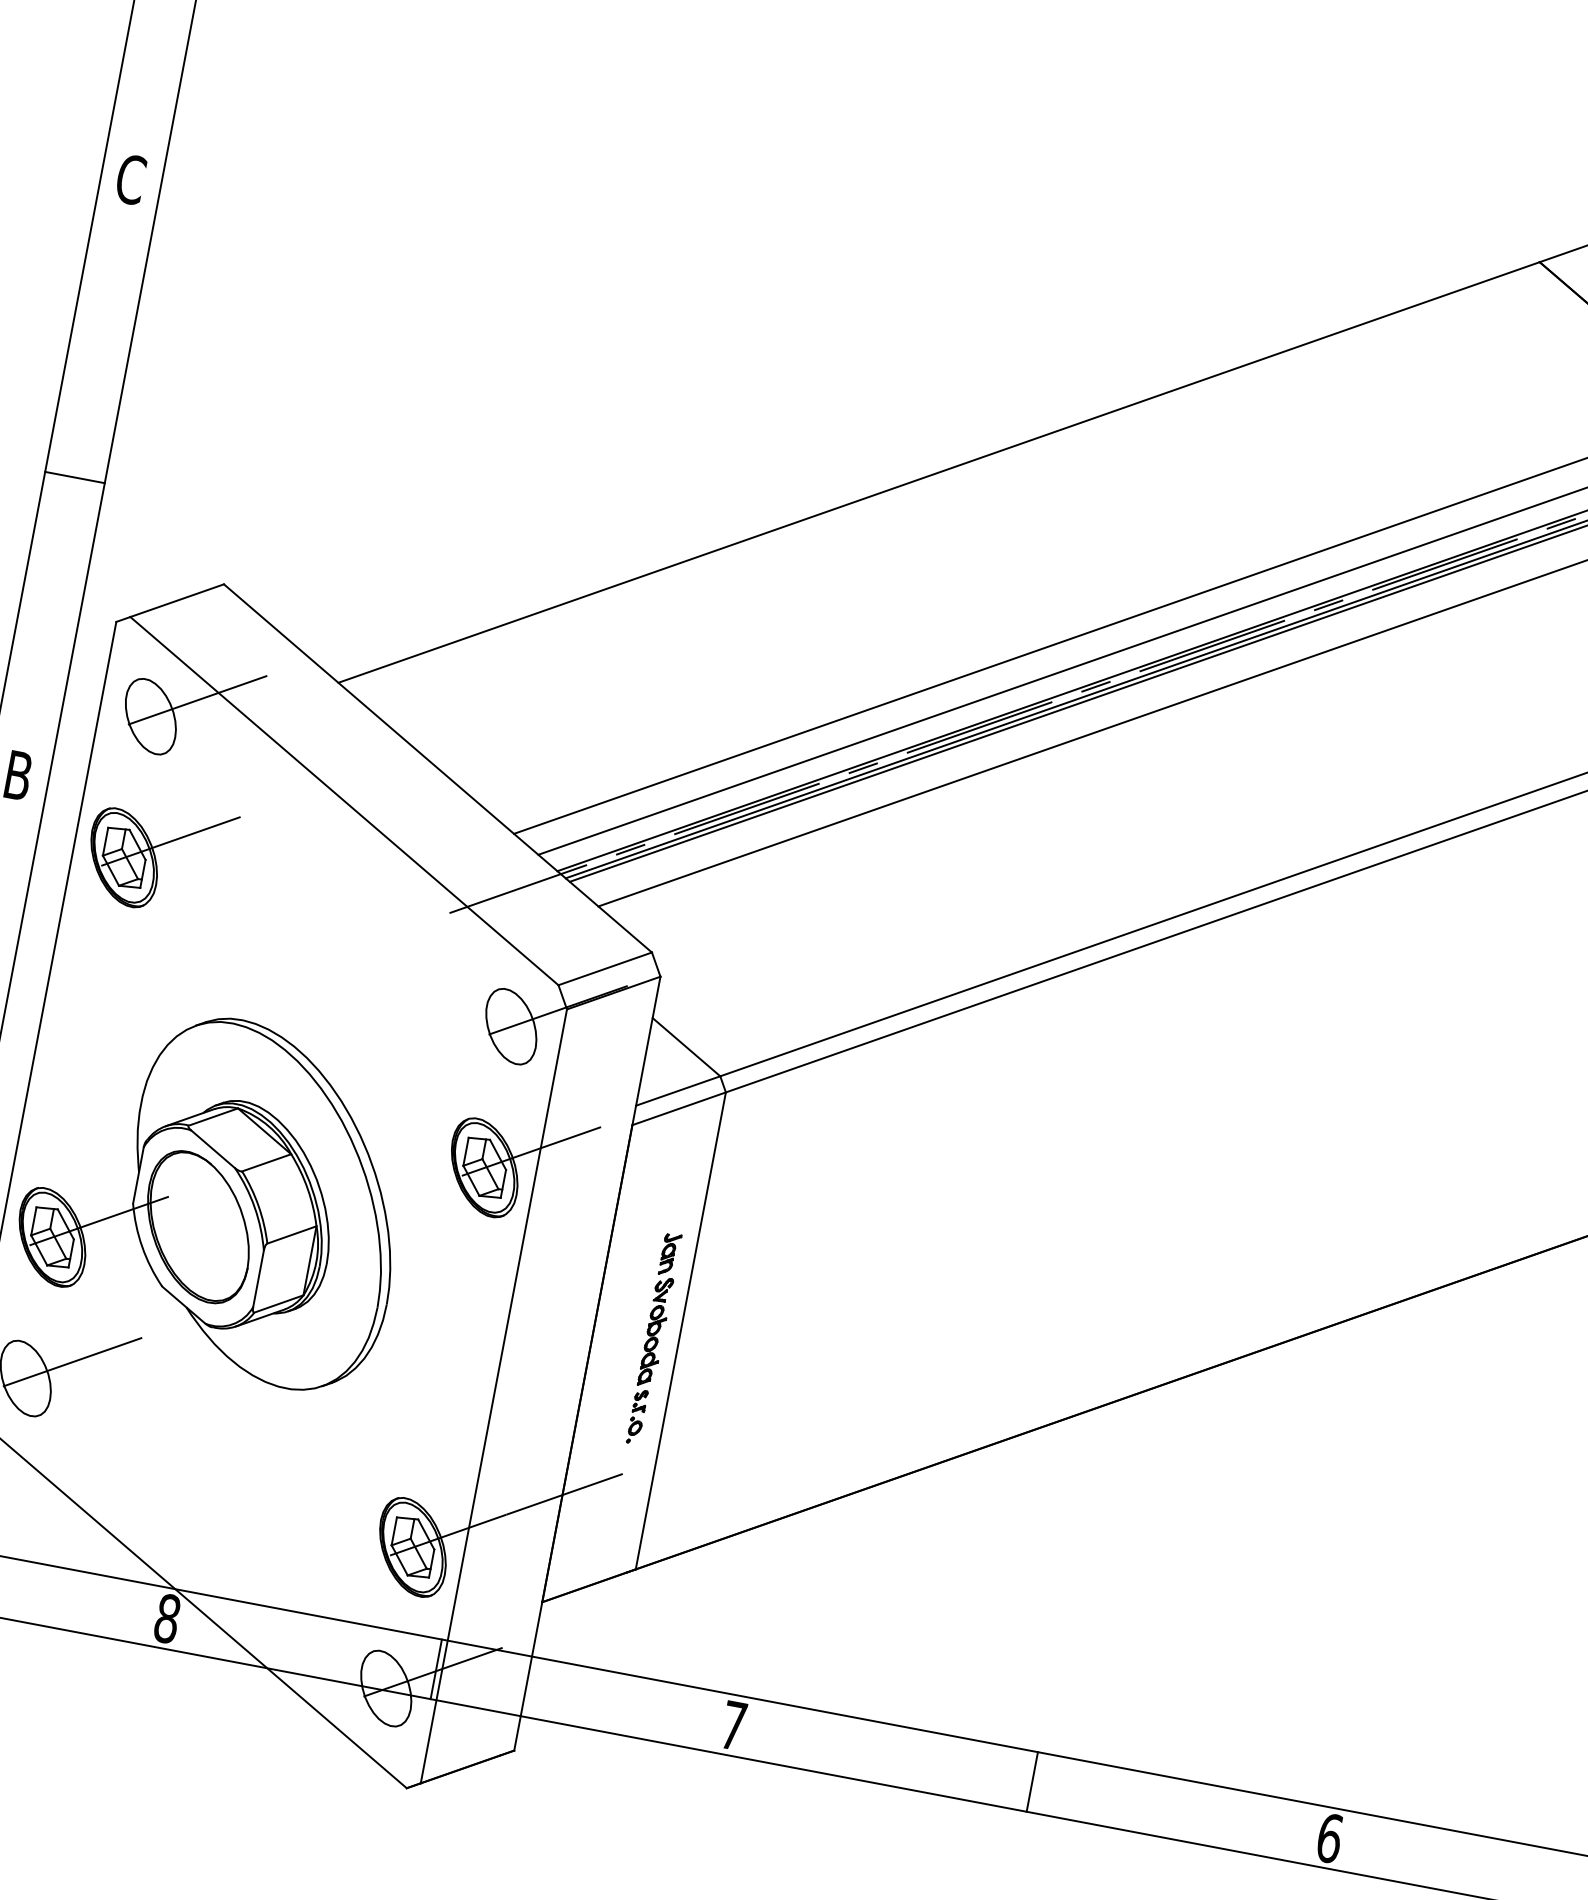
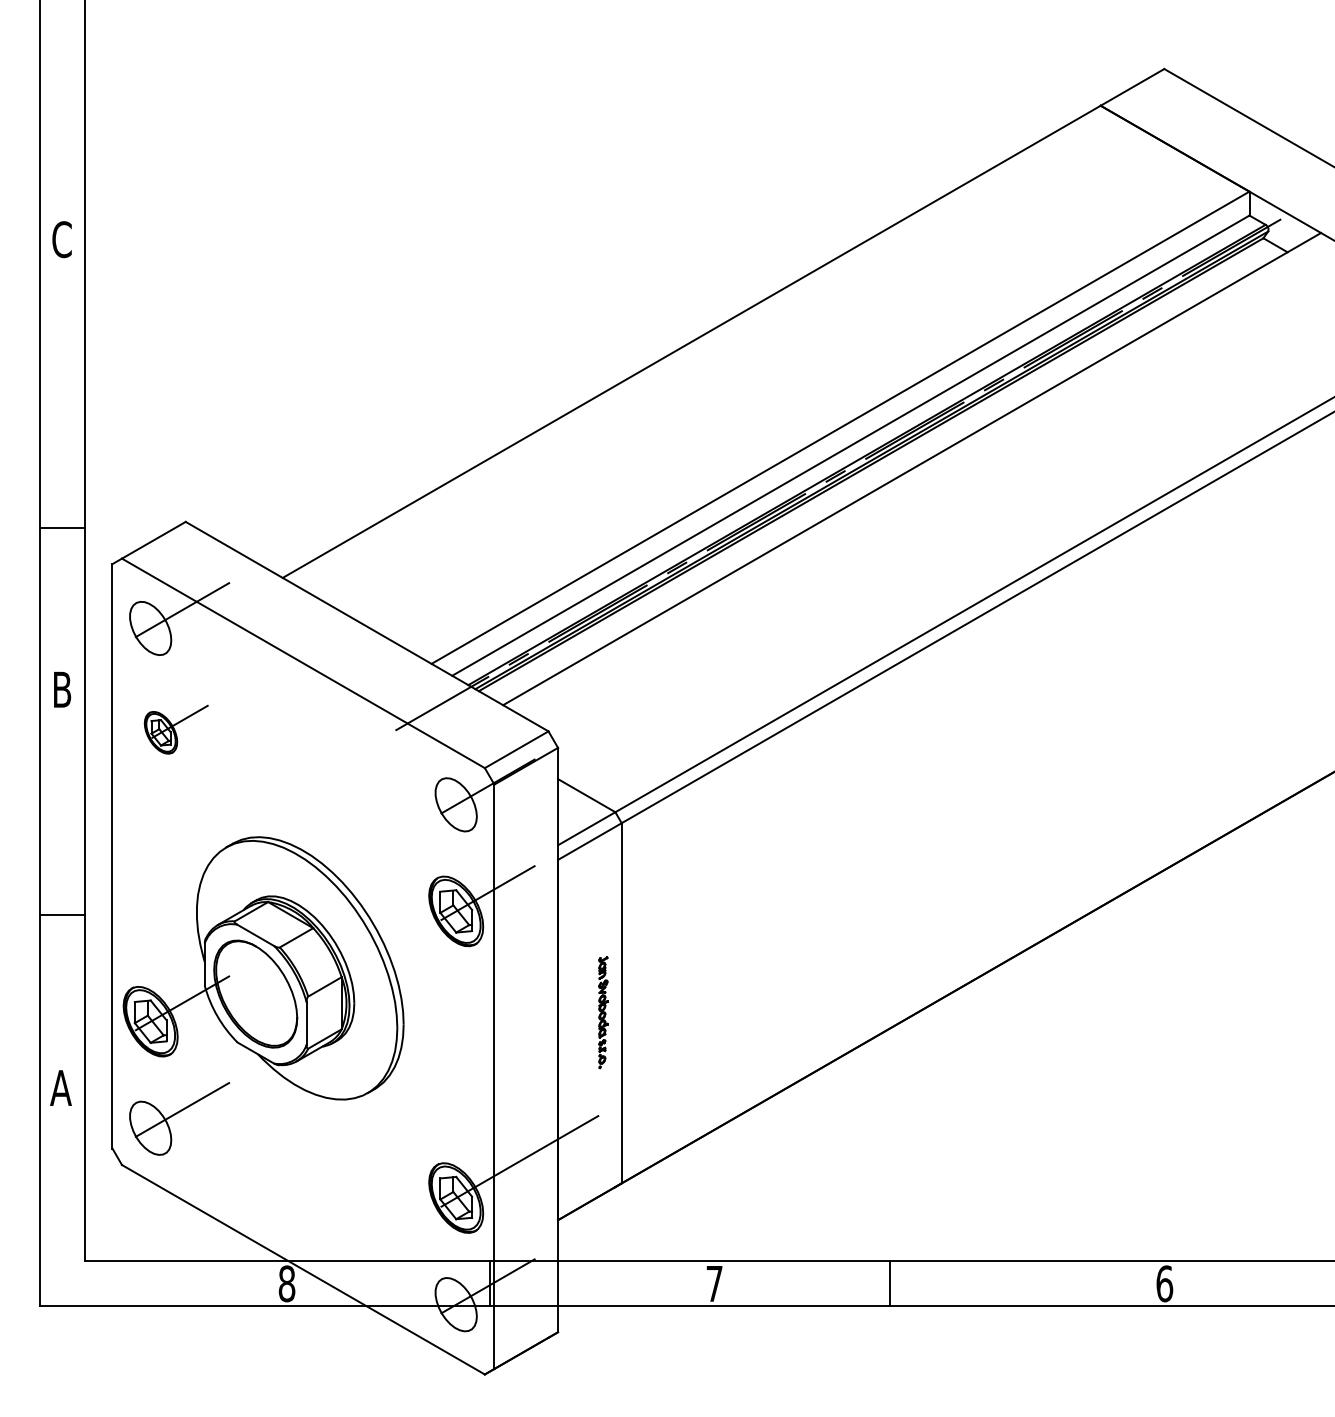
line: (73, 477) -> (61, 527), moved
part: (159, 856) -> (176, 729), size x0.6
part: (654, 1338) -> (603, 1012), size x0.7
line: (1032, 1781) -> (890, 1283), moved

